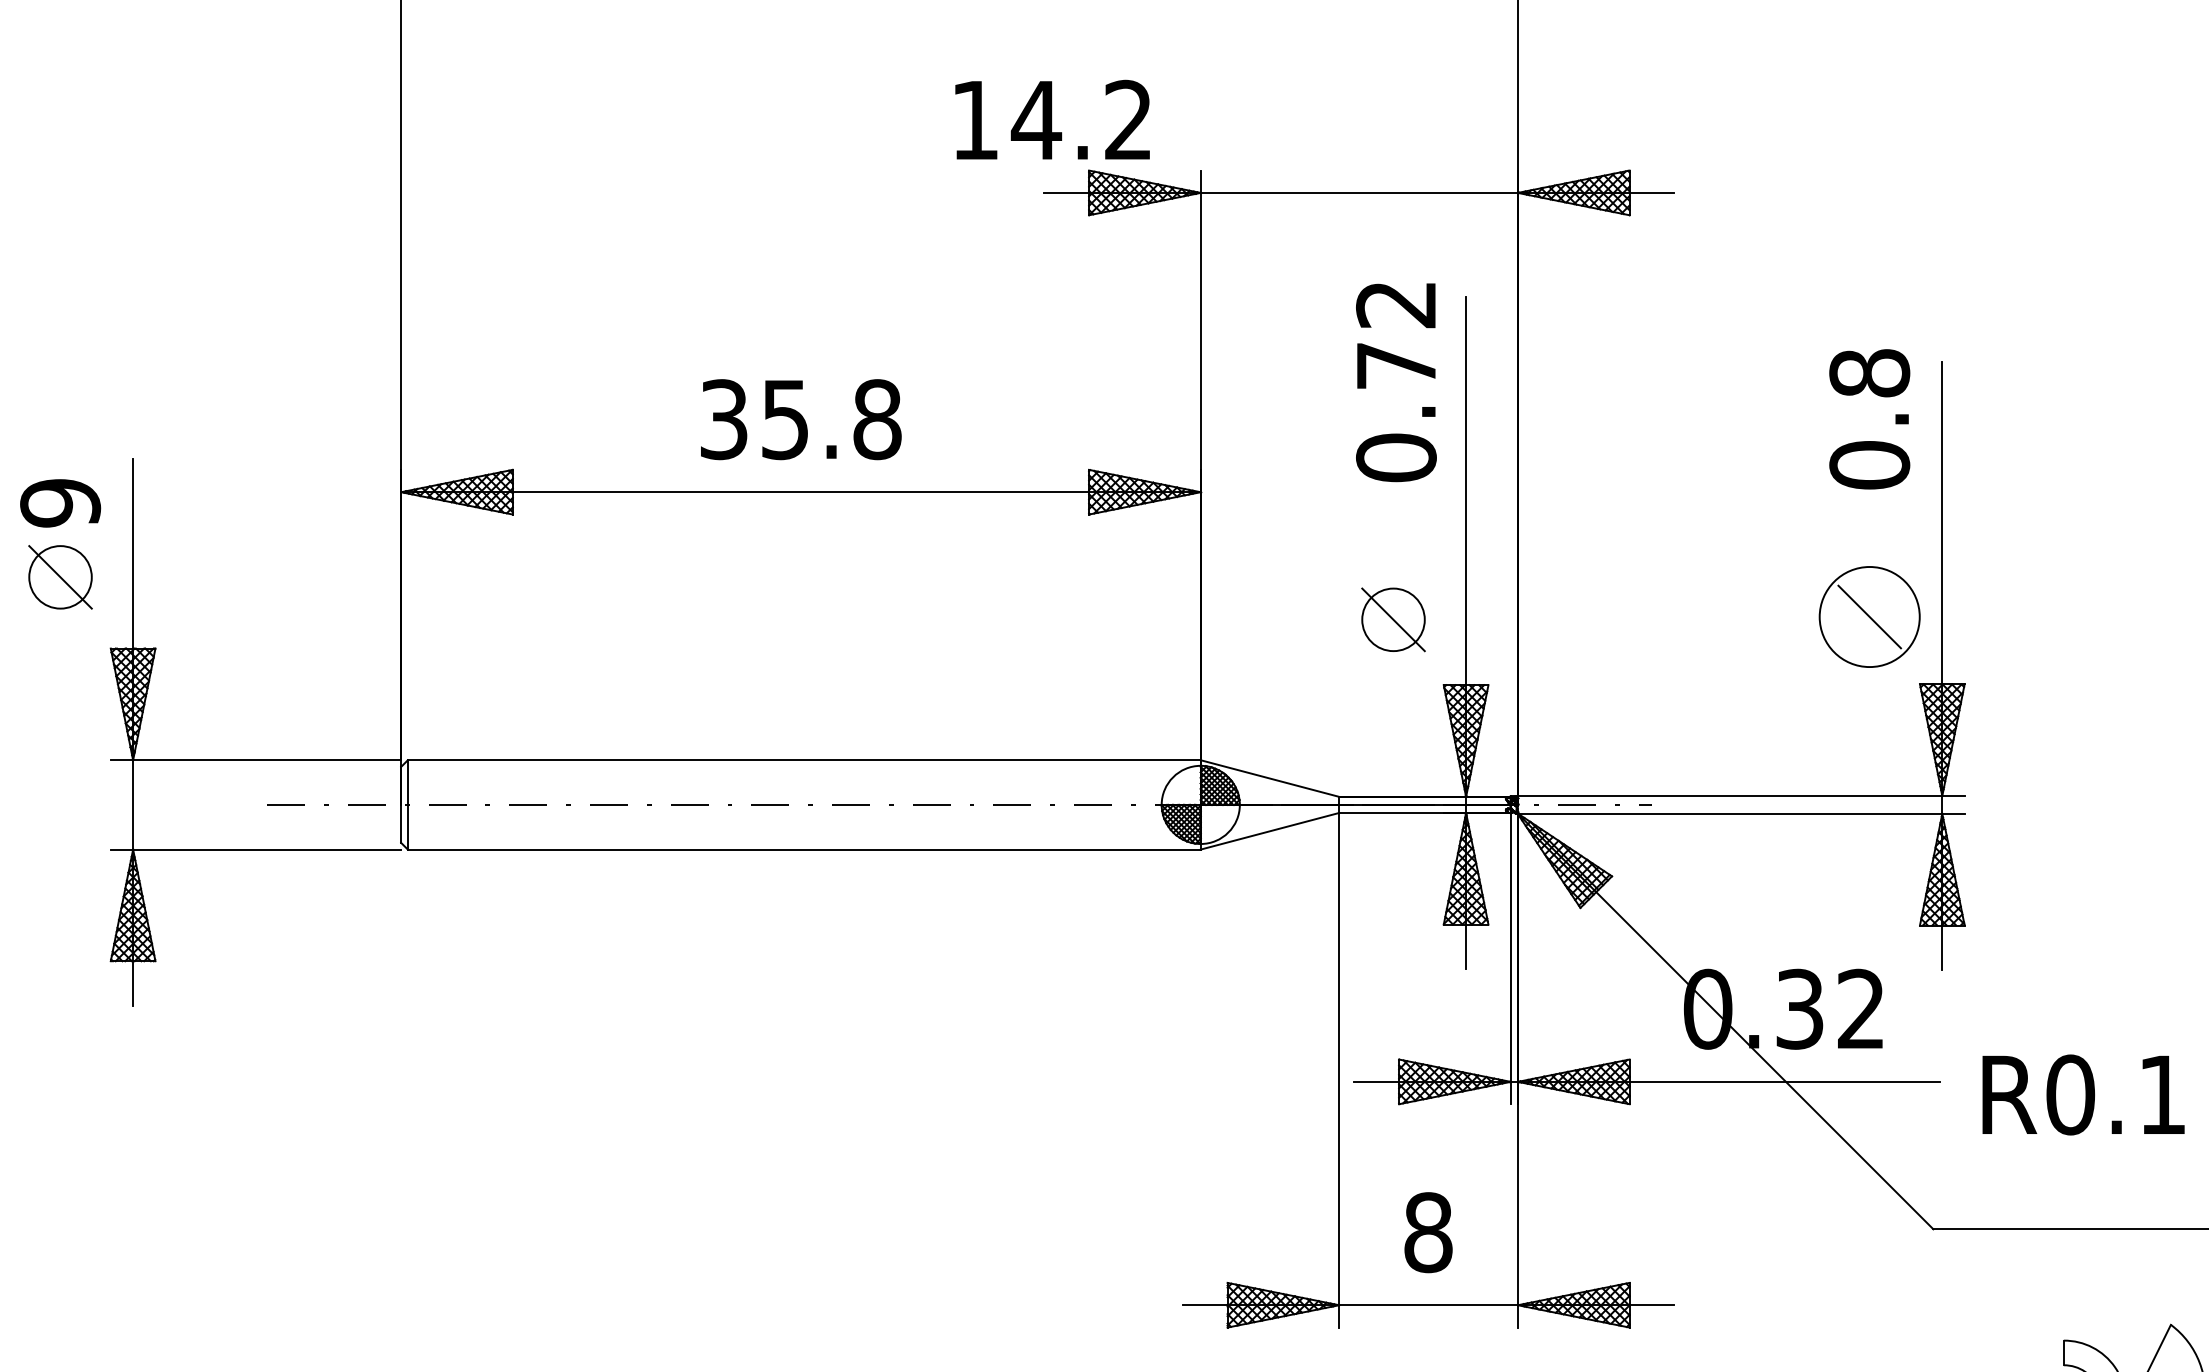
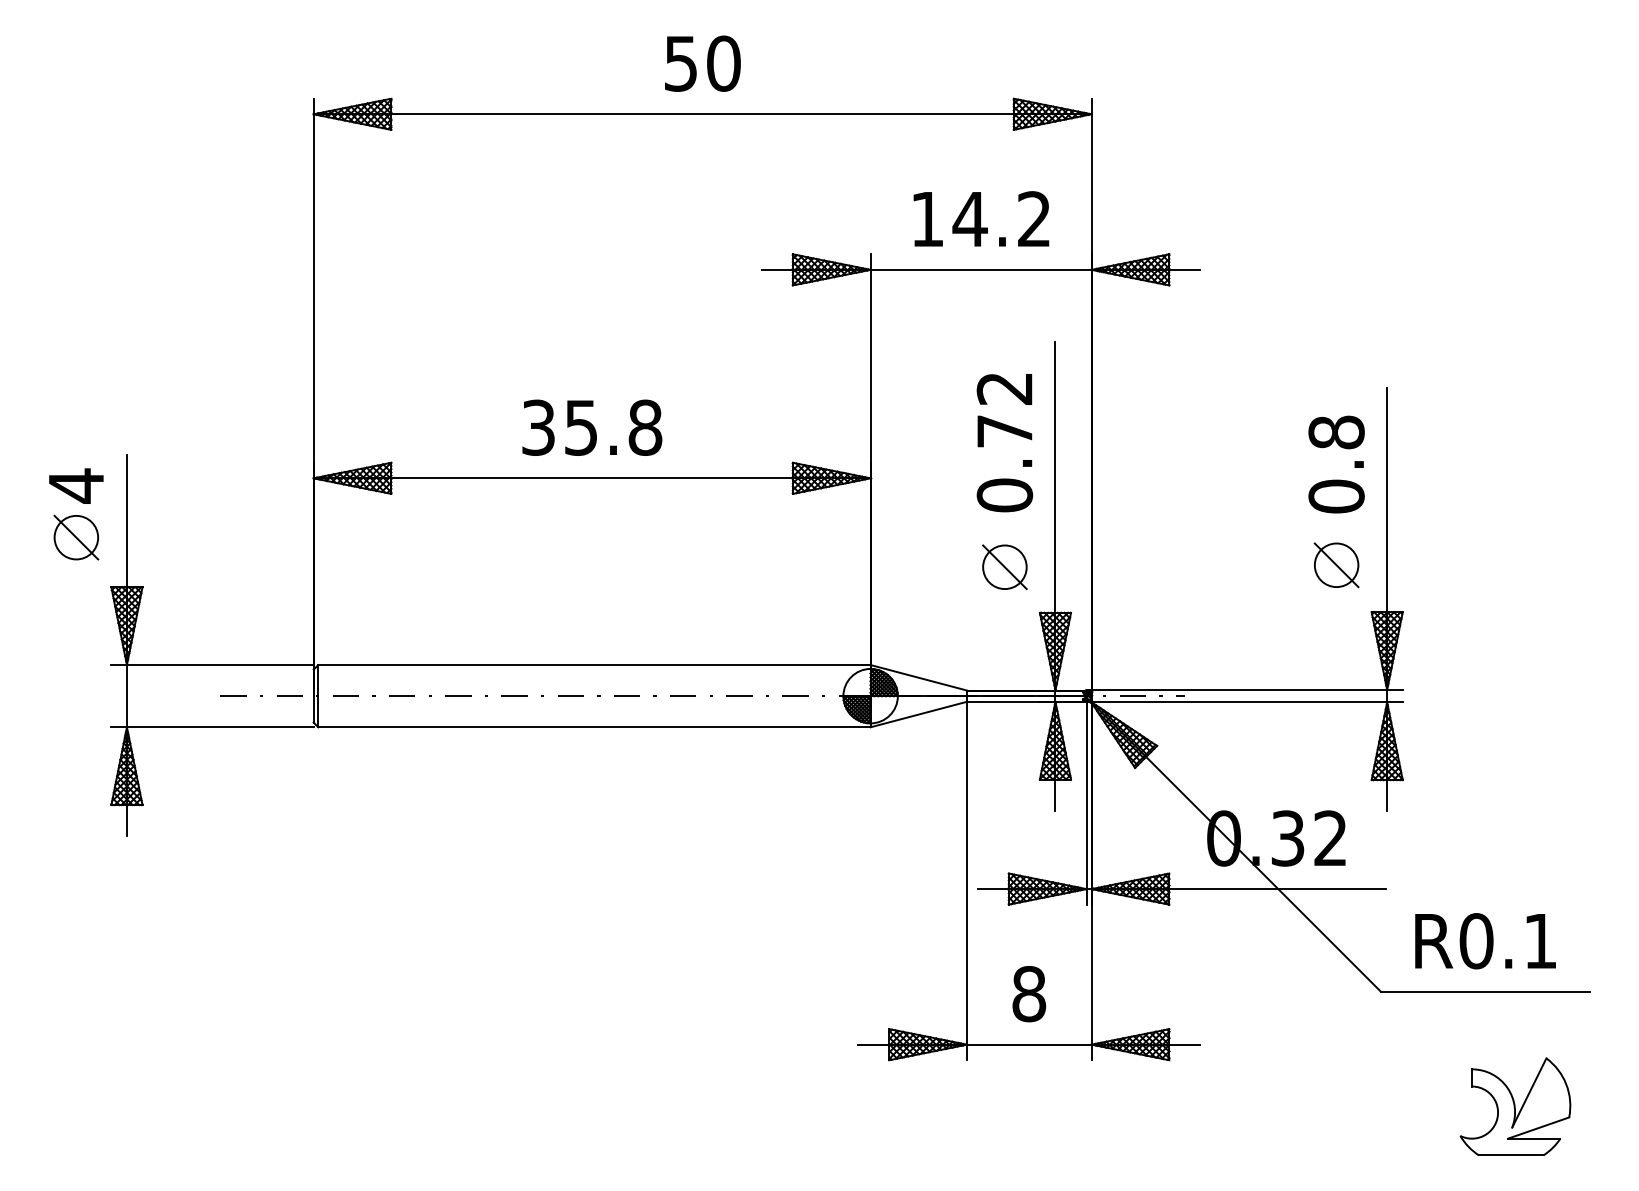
text: (1052, 119) -> (981, 218), moved
text: (1395, 383) -> (1004, 443), moved
text: (1869, 419) -> (1336, 464), moved
text: (60, 502) -> (76, 485), 9 -> 4
circle: (1869, 617) -> (1336, 565), size x0.62
text: (2083, 1095) -> (1485, 941), moved

